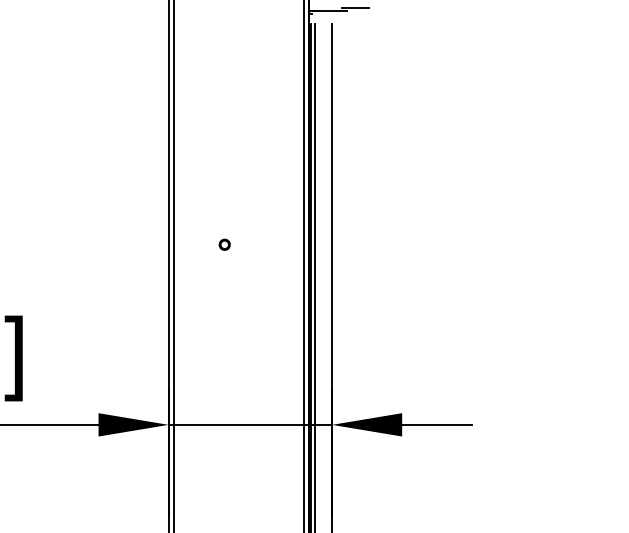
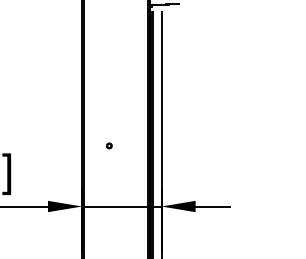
part: (225, 243) -> (109, 145), moved

